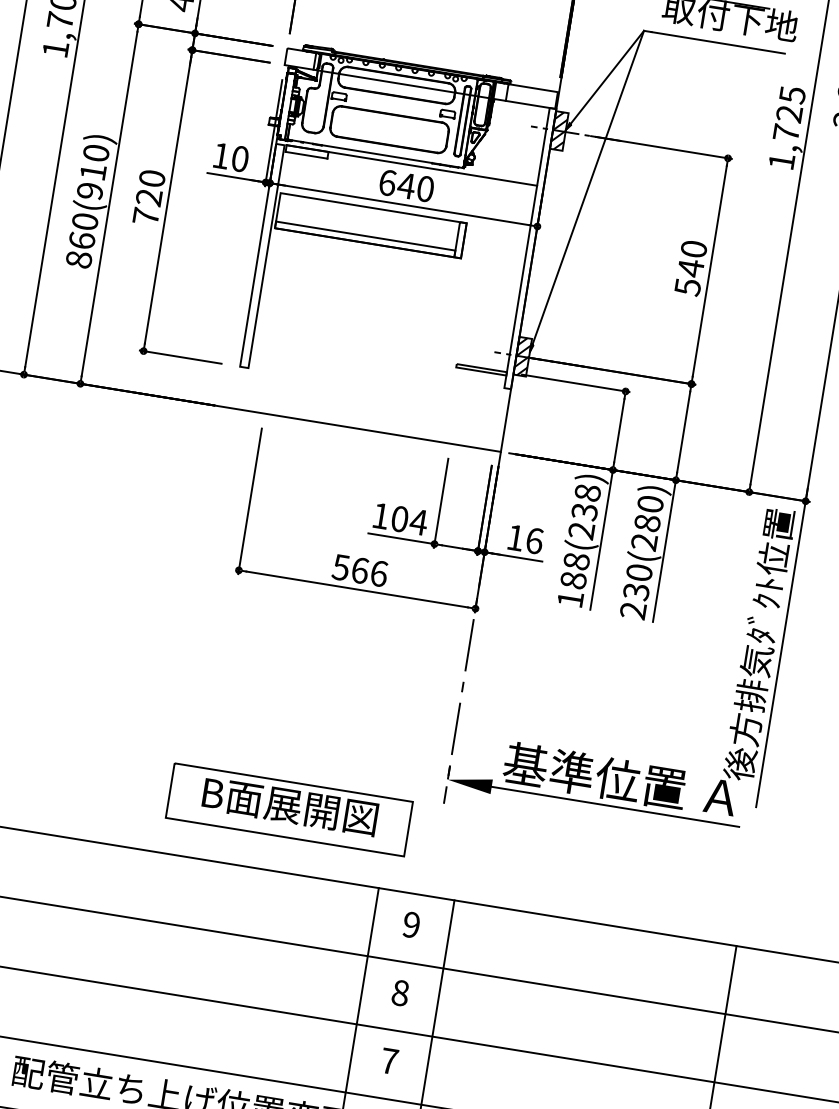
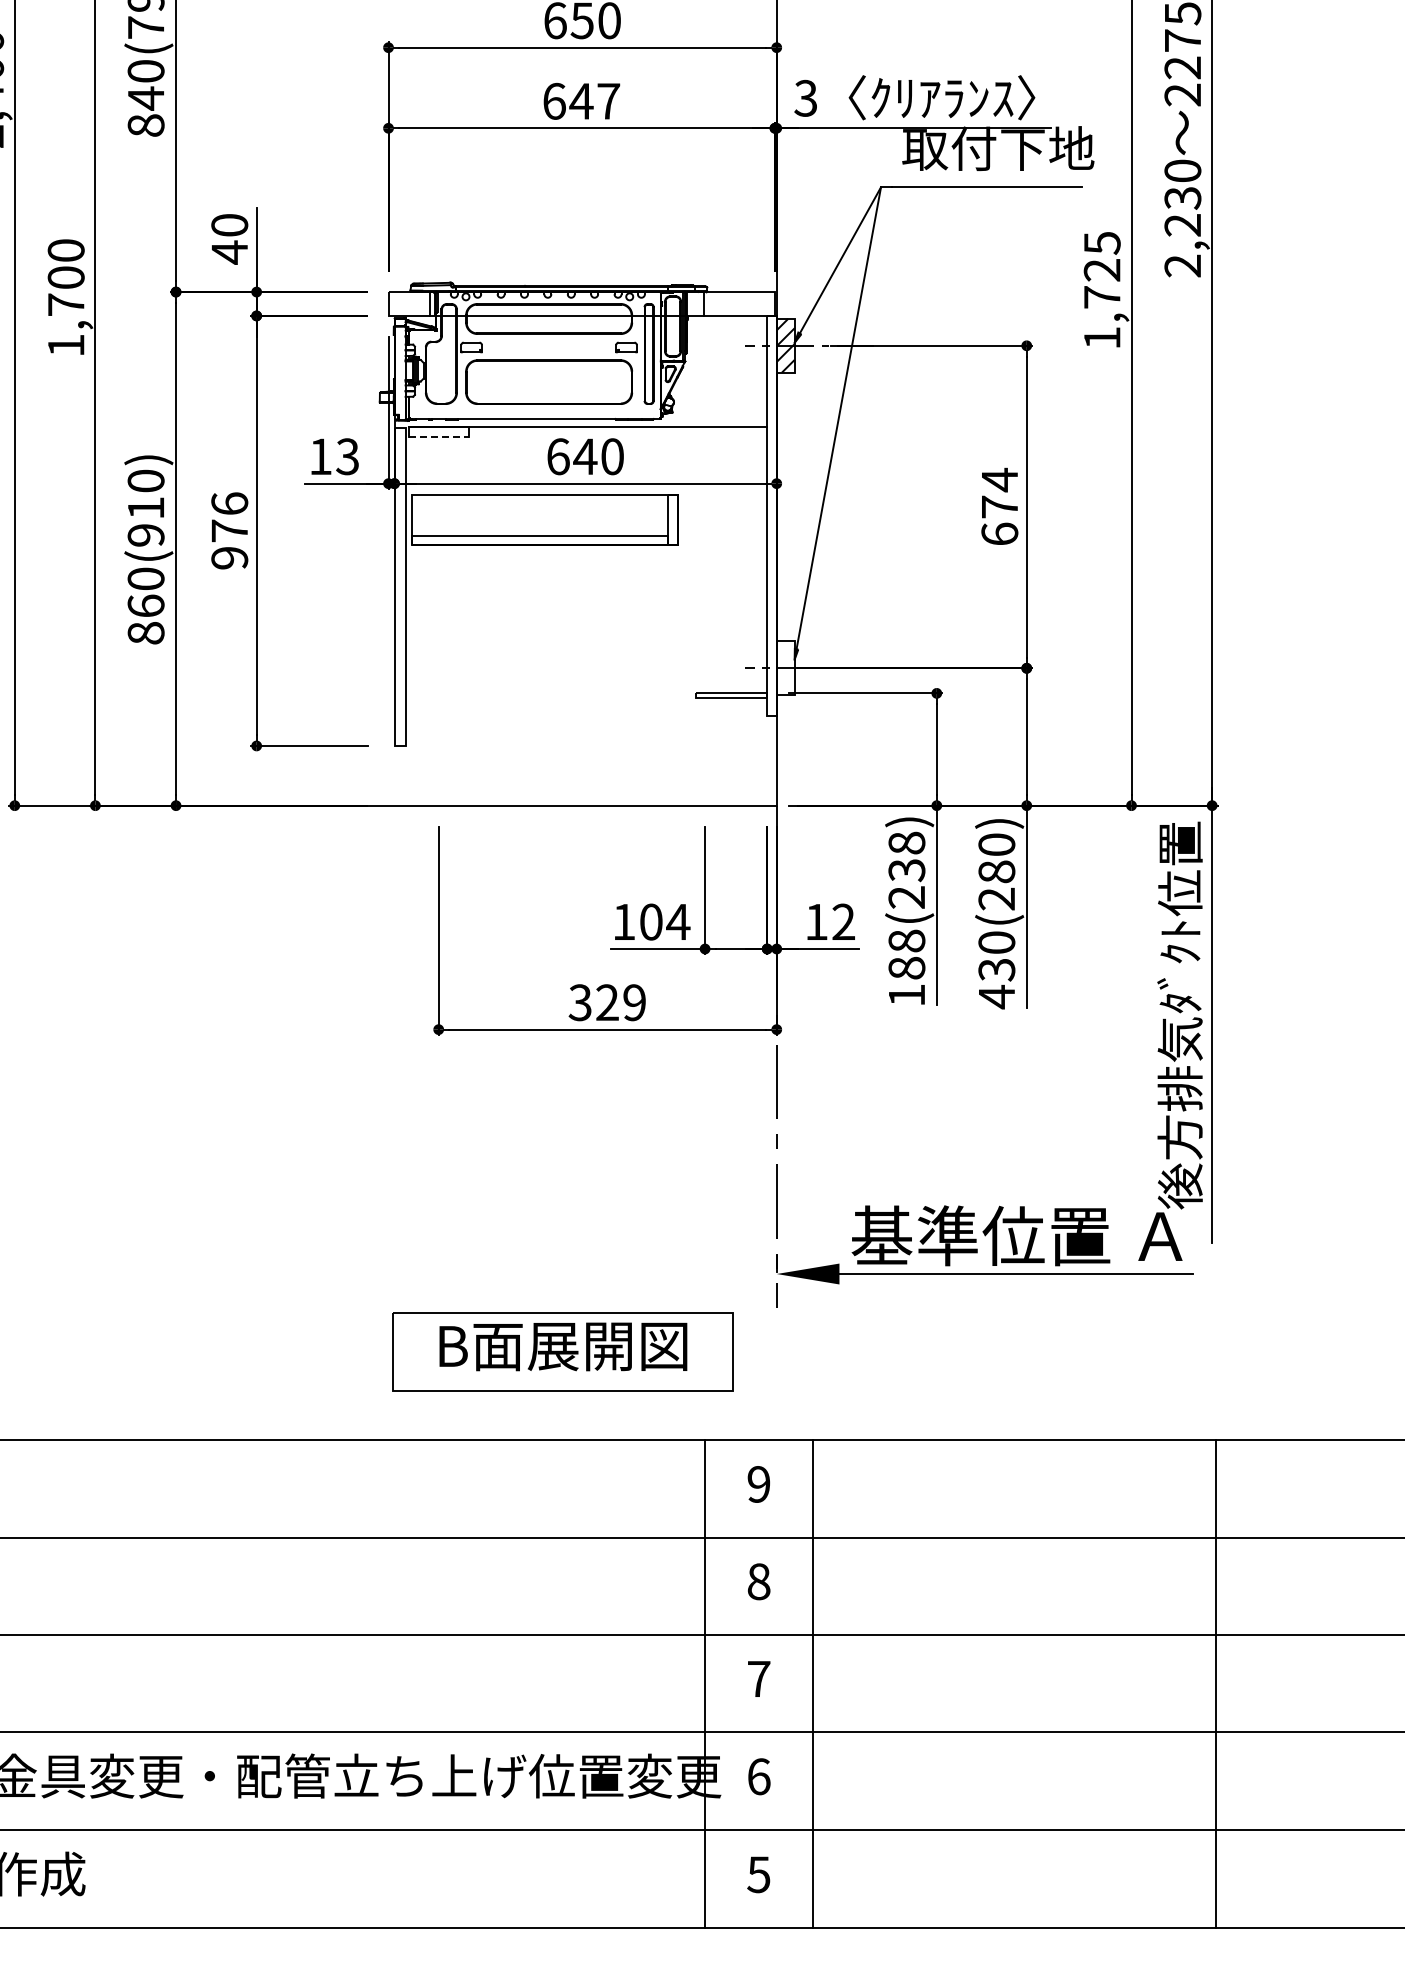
line: (306, 155) -> (439, 436), solid -> dashed
text: (240, 158) -> (347, 456), 10 -> 13
text: (149, 197) -> (229, 530), 720 -> 976
text: (690, 267) -> (999, 506), 540 -> 674
hatch: (522, 356) -> (785, 668), removed
text: (534, 540) -> (843, 921), 16 -> 12
text: (360, 570) -> (607, 1002), 566 -> 329
text: (633, 610) -> (996, 996), 230(280) -> 430(280)

